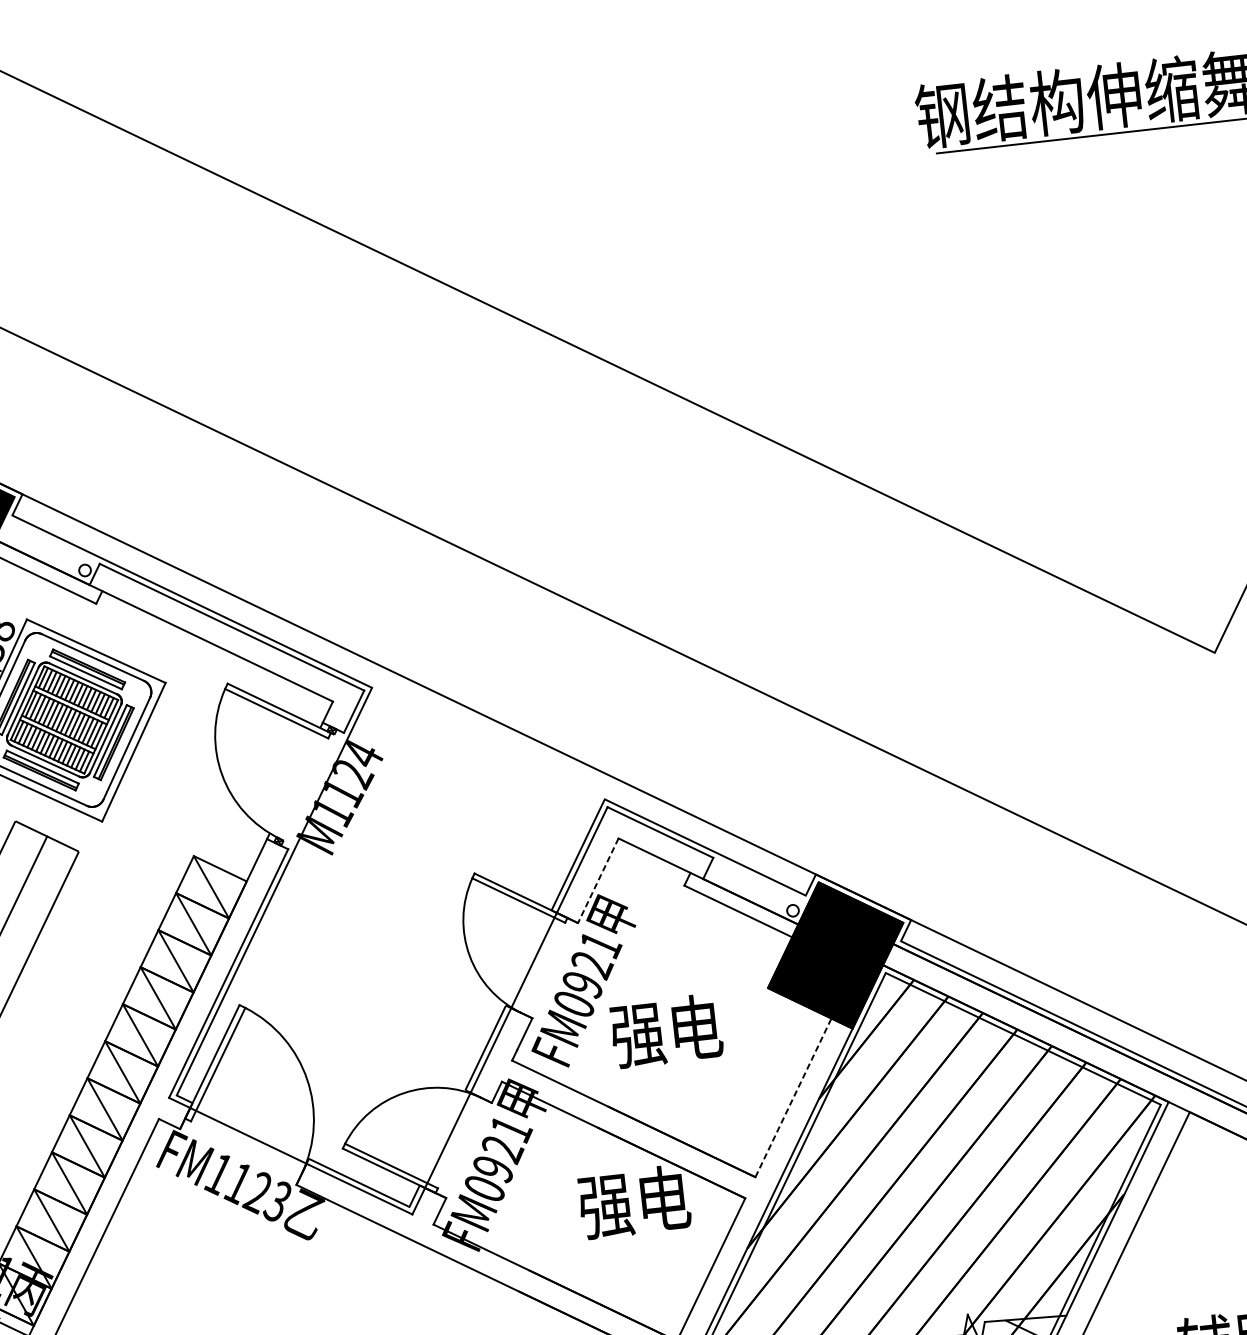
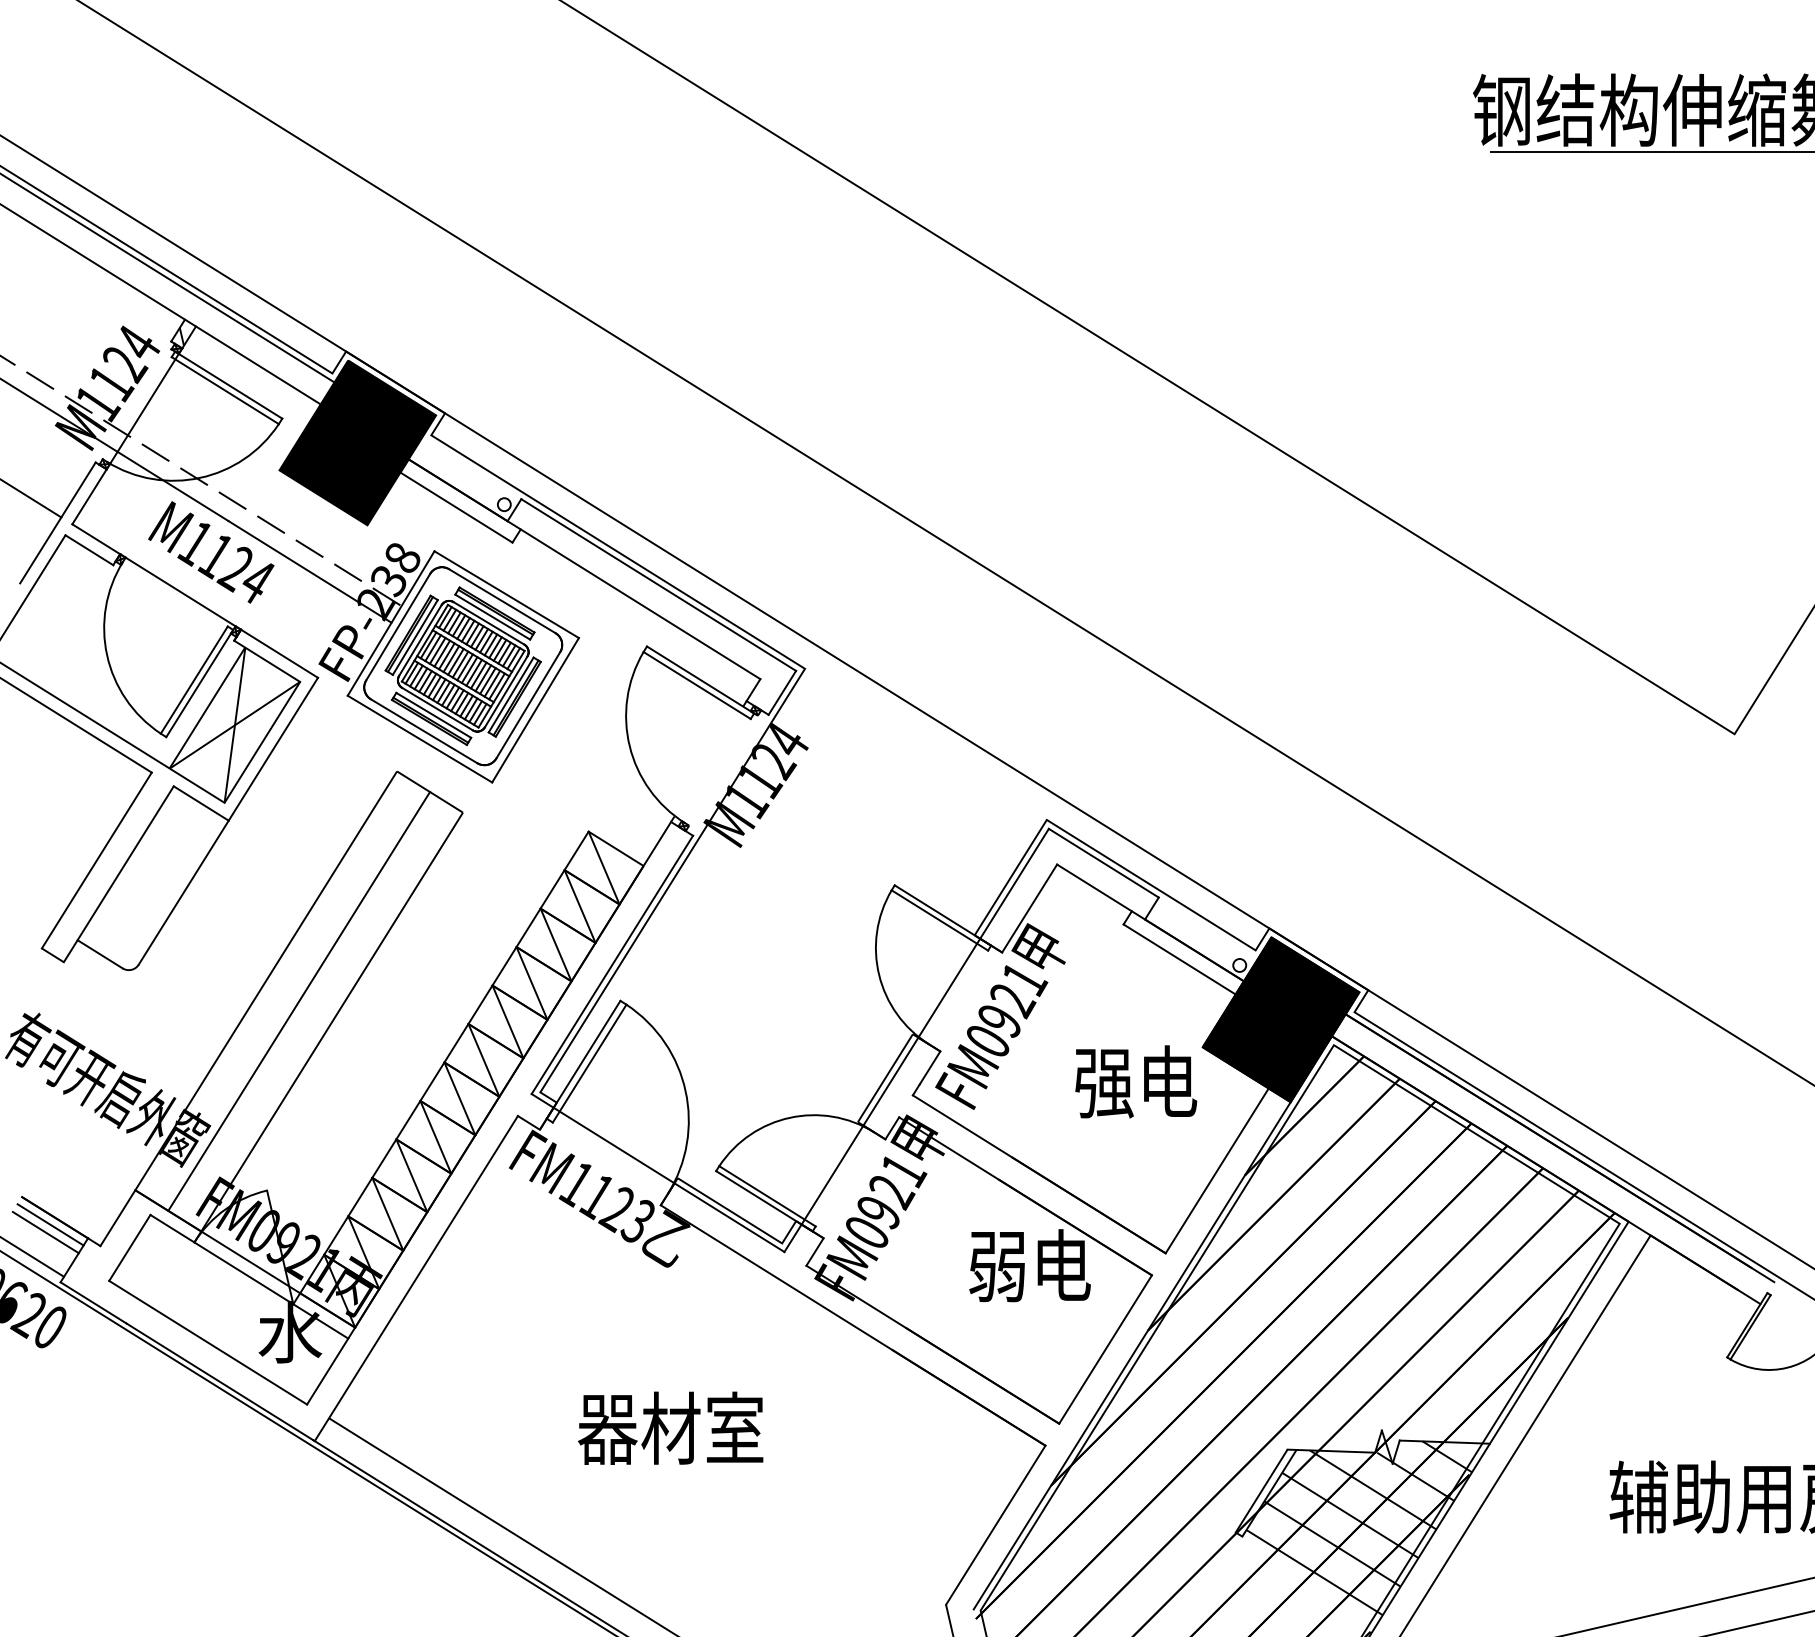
line: (598, 880) -> (1029, 908), dashed -> solid
text: (666, 1030) -> (1136, 1081), moved
line: (793, 1097) -> (1217, 1170), dashed -> solid
text: (606, 1206) -> (998, 1267), 强电 -> 弱电

